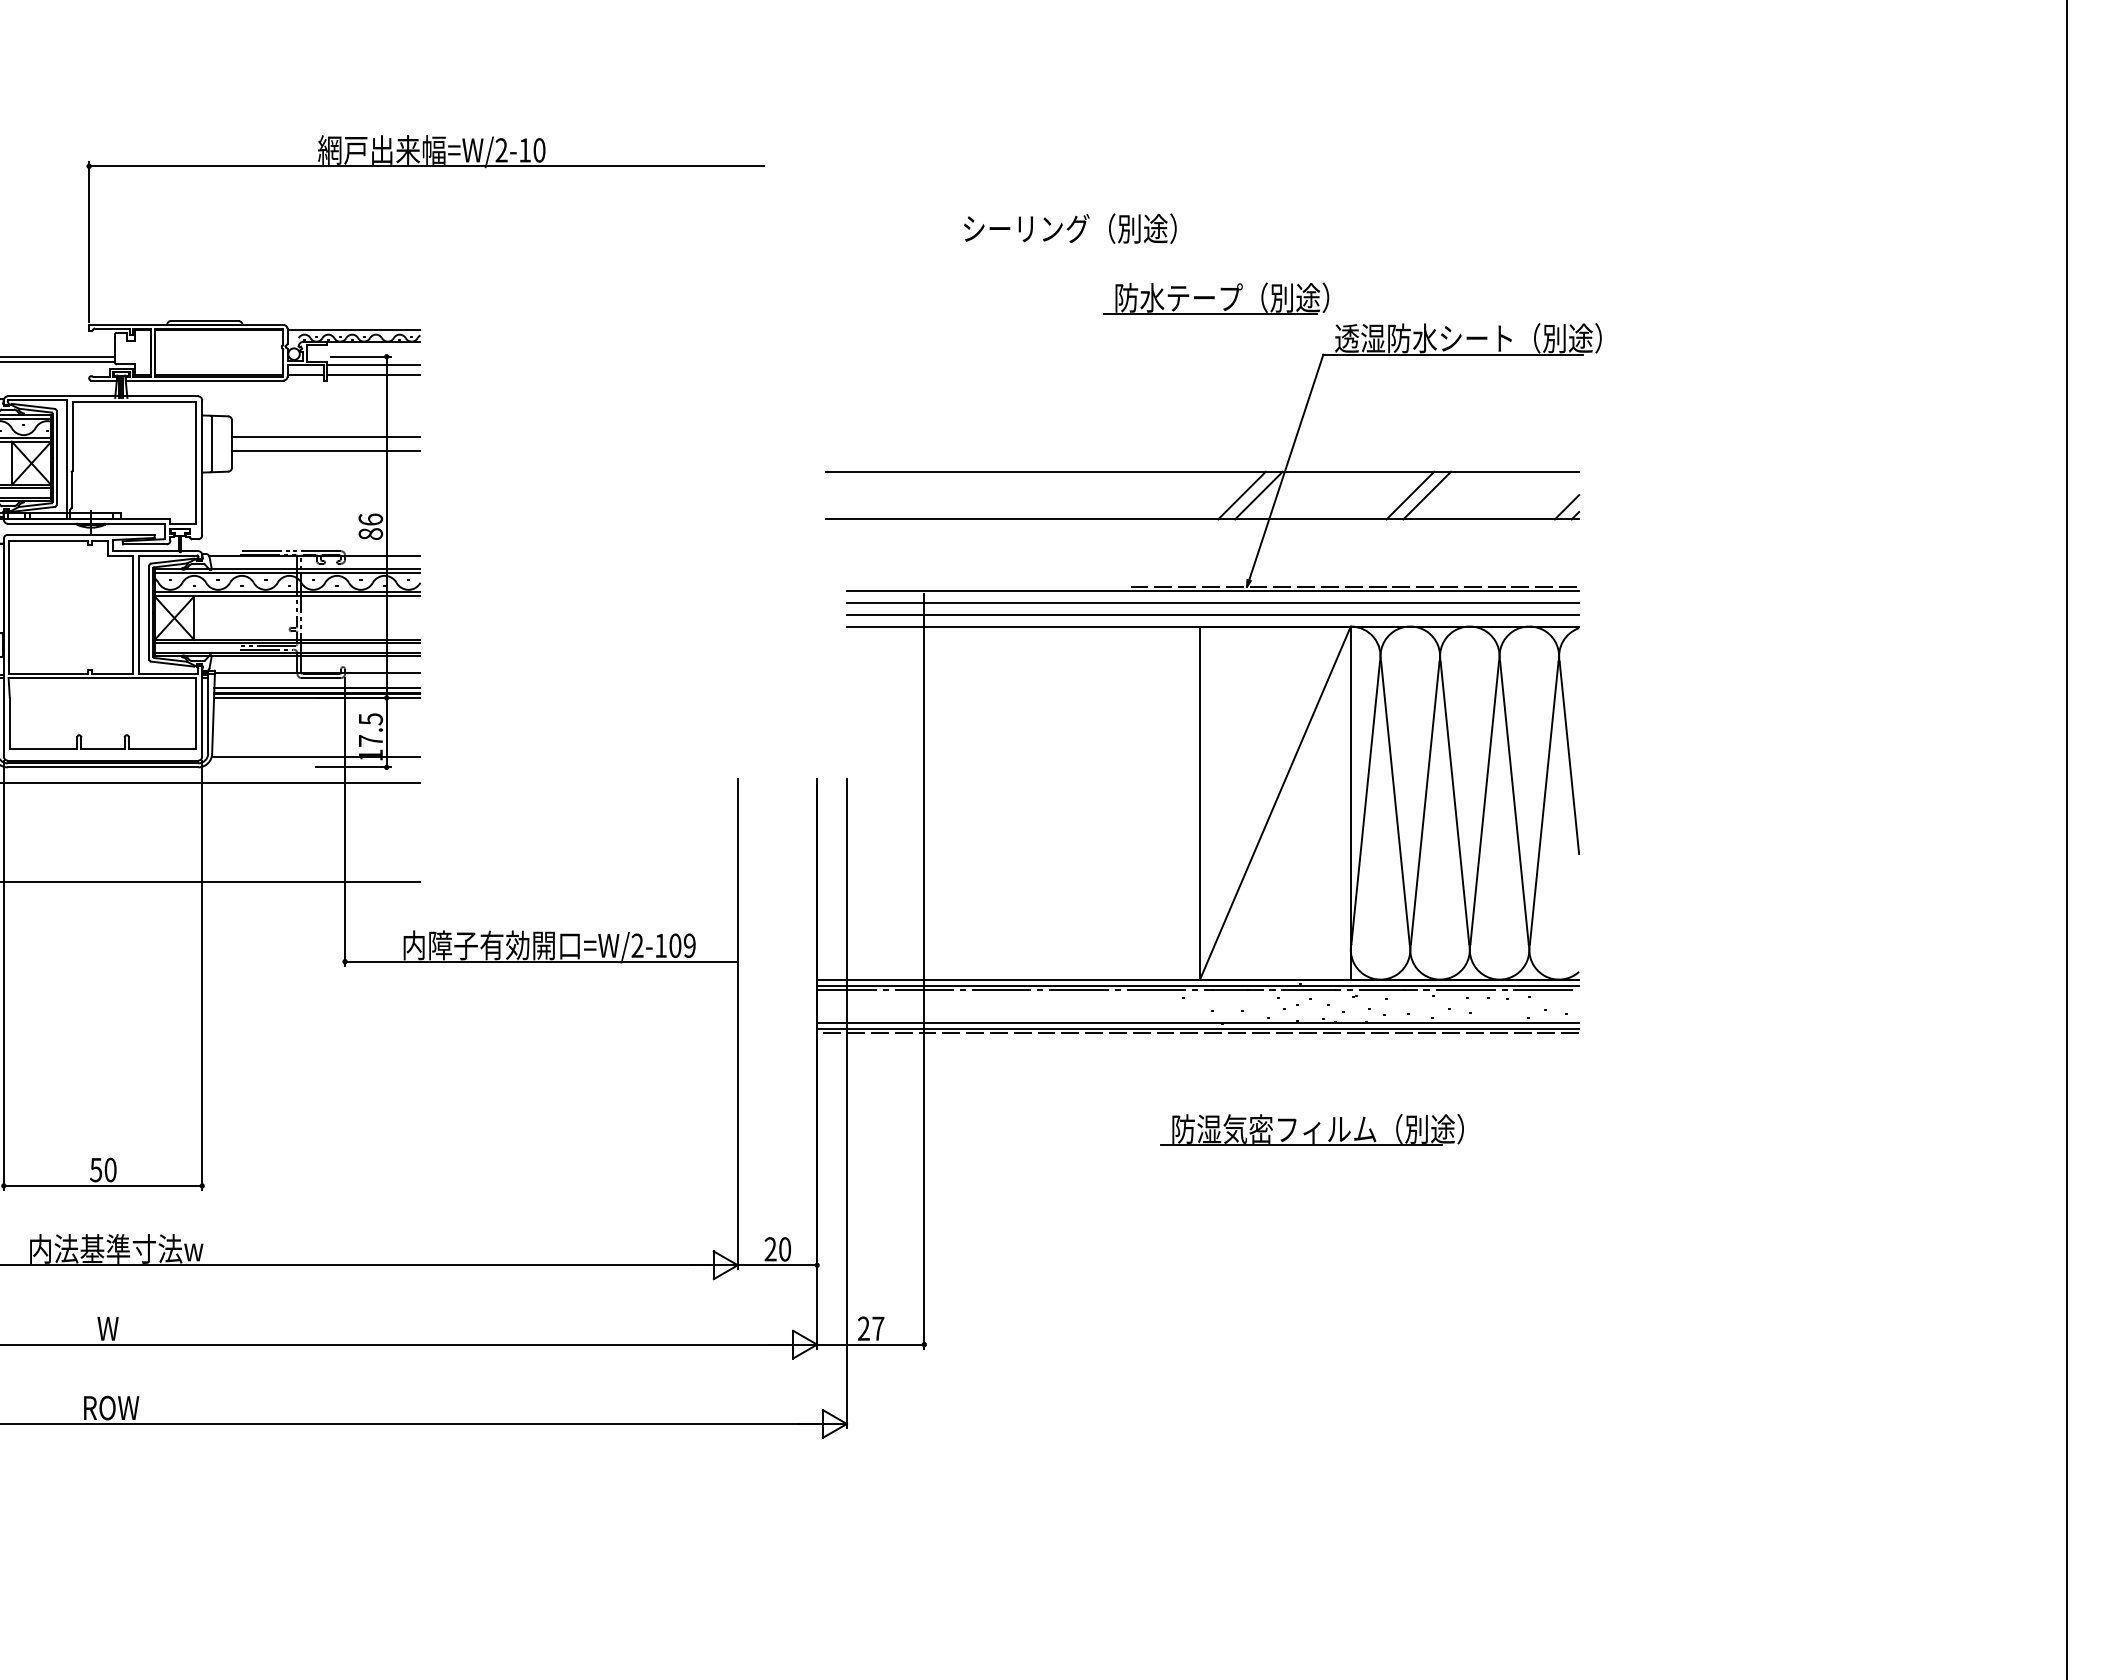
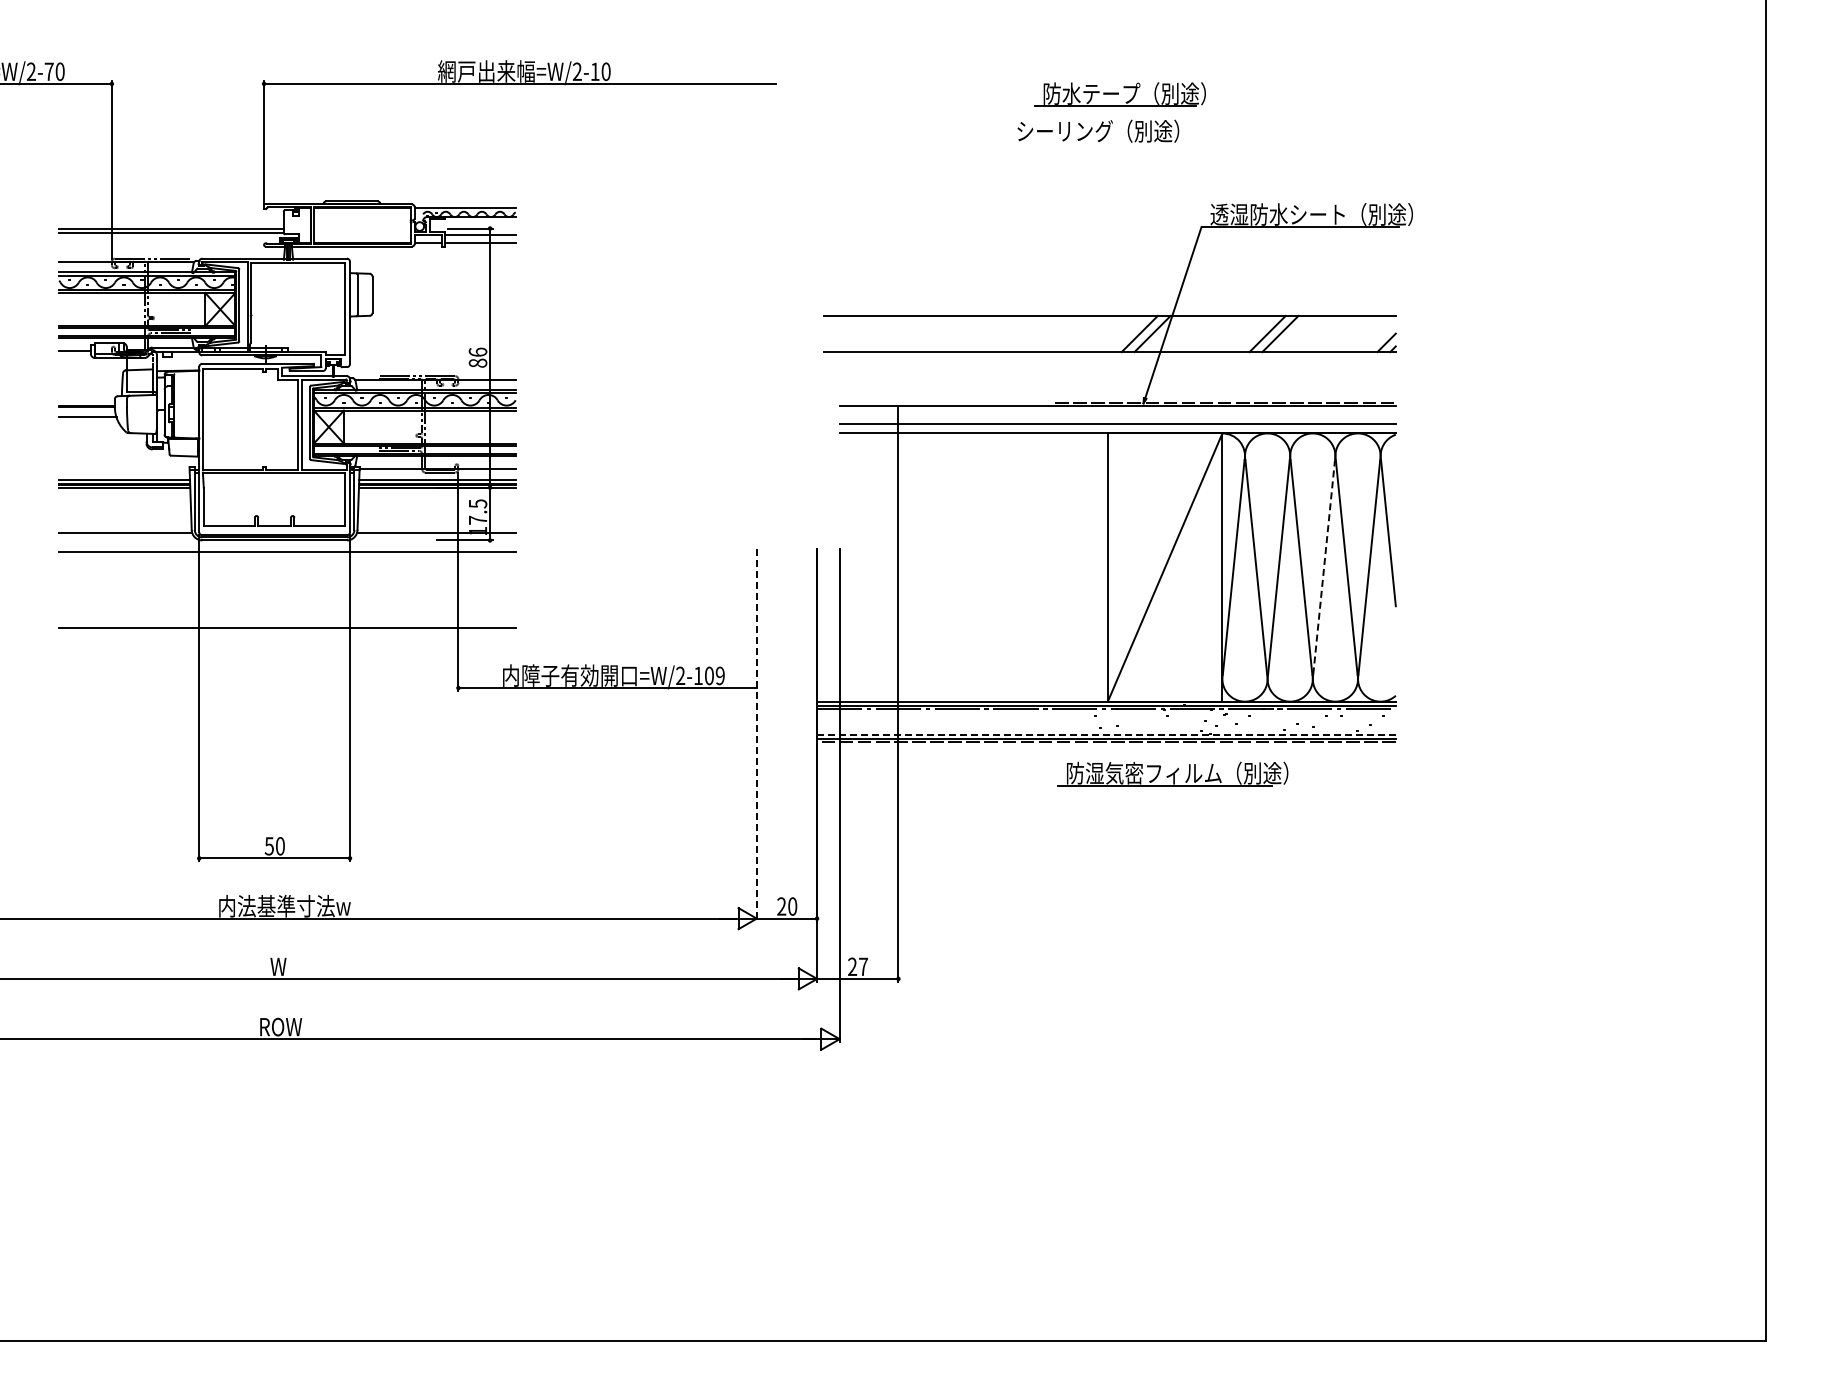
text: (1070, 227) -> (1098, 130), moved
part: (1215, 298) -> (1119, 94), moved
line: (325, 437) -> (443, 289), removed
line: (325, 450) -> (443, 299), removed
line: (1212, 602) -> (1117, 415), removed
line: (1485, 803) -> (1324, 567), solid -> dashed
line: (1196, 1022) -> (1105, 734), solid -> dashed
line: (737, 1025) -> (756, 736), solid -> dashed
part: (1311, 1129) -> (1172, 773), moved

